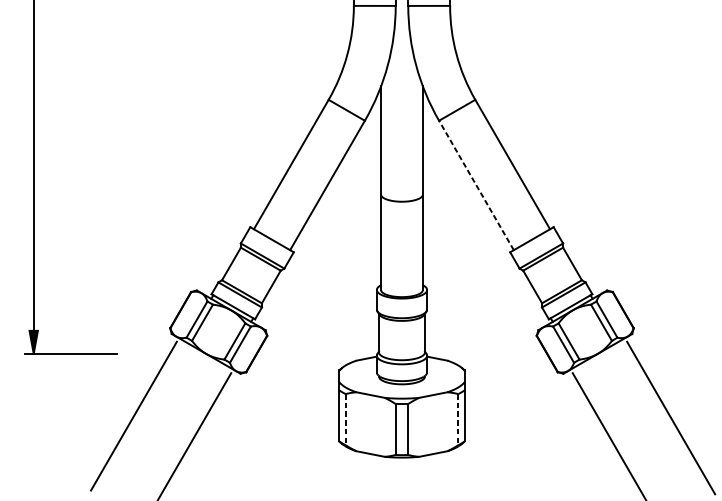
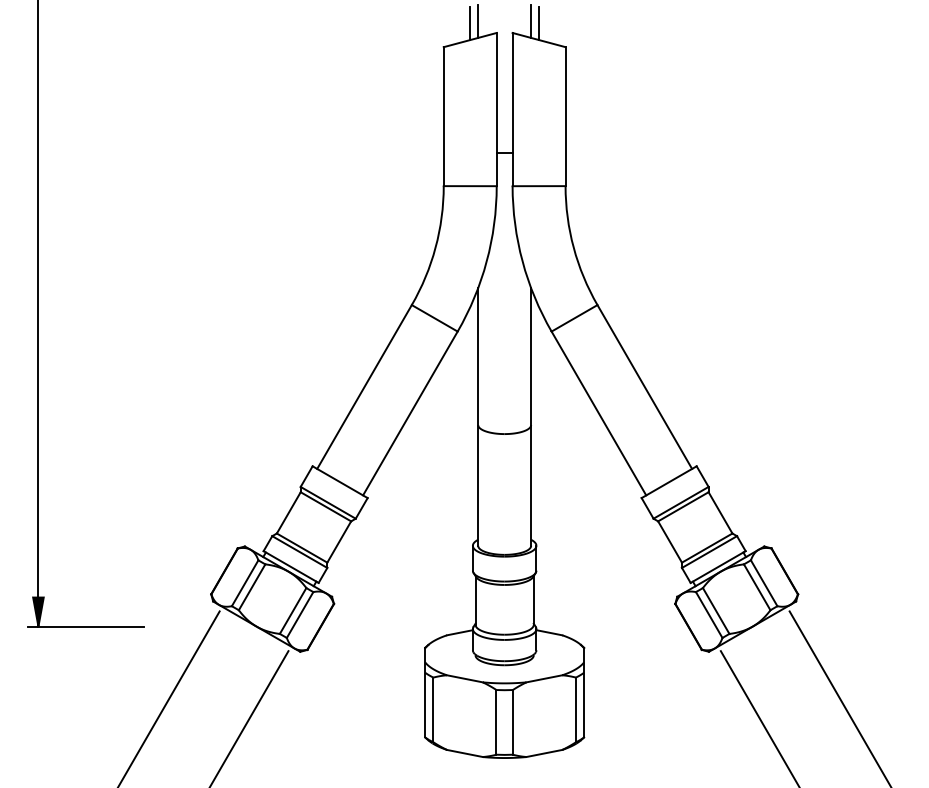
line: (476, 185) -> (598, 413), dashed -> solid
line: (345, 420) -> (433, 710), dashed -> solid
line: (457, 420) -> (575, 710), dashed -> solid

